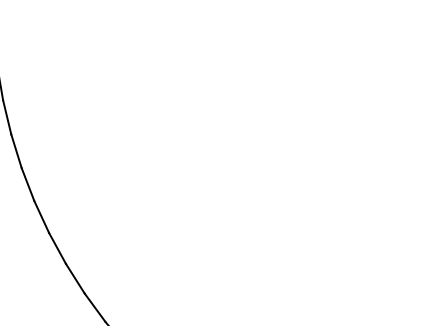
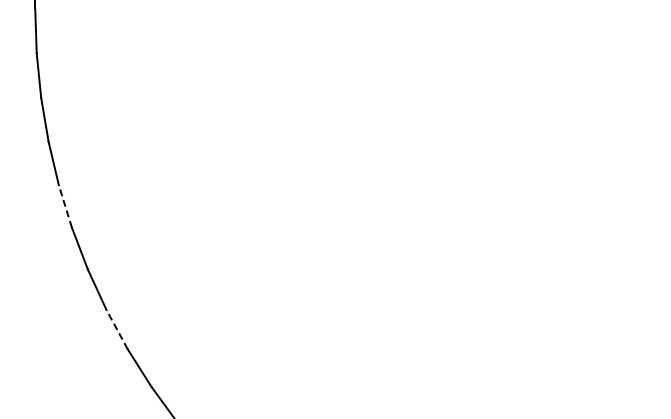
line: (28, 183) -> (65, 205), solid -> dashed
line: (74, 278) -> (116, 329), solid -> dashed

